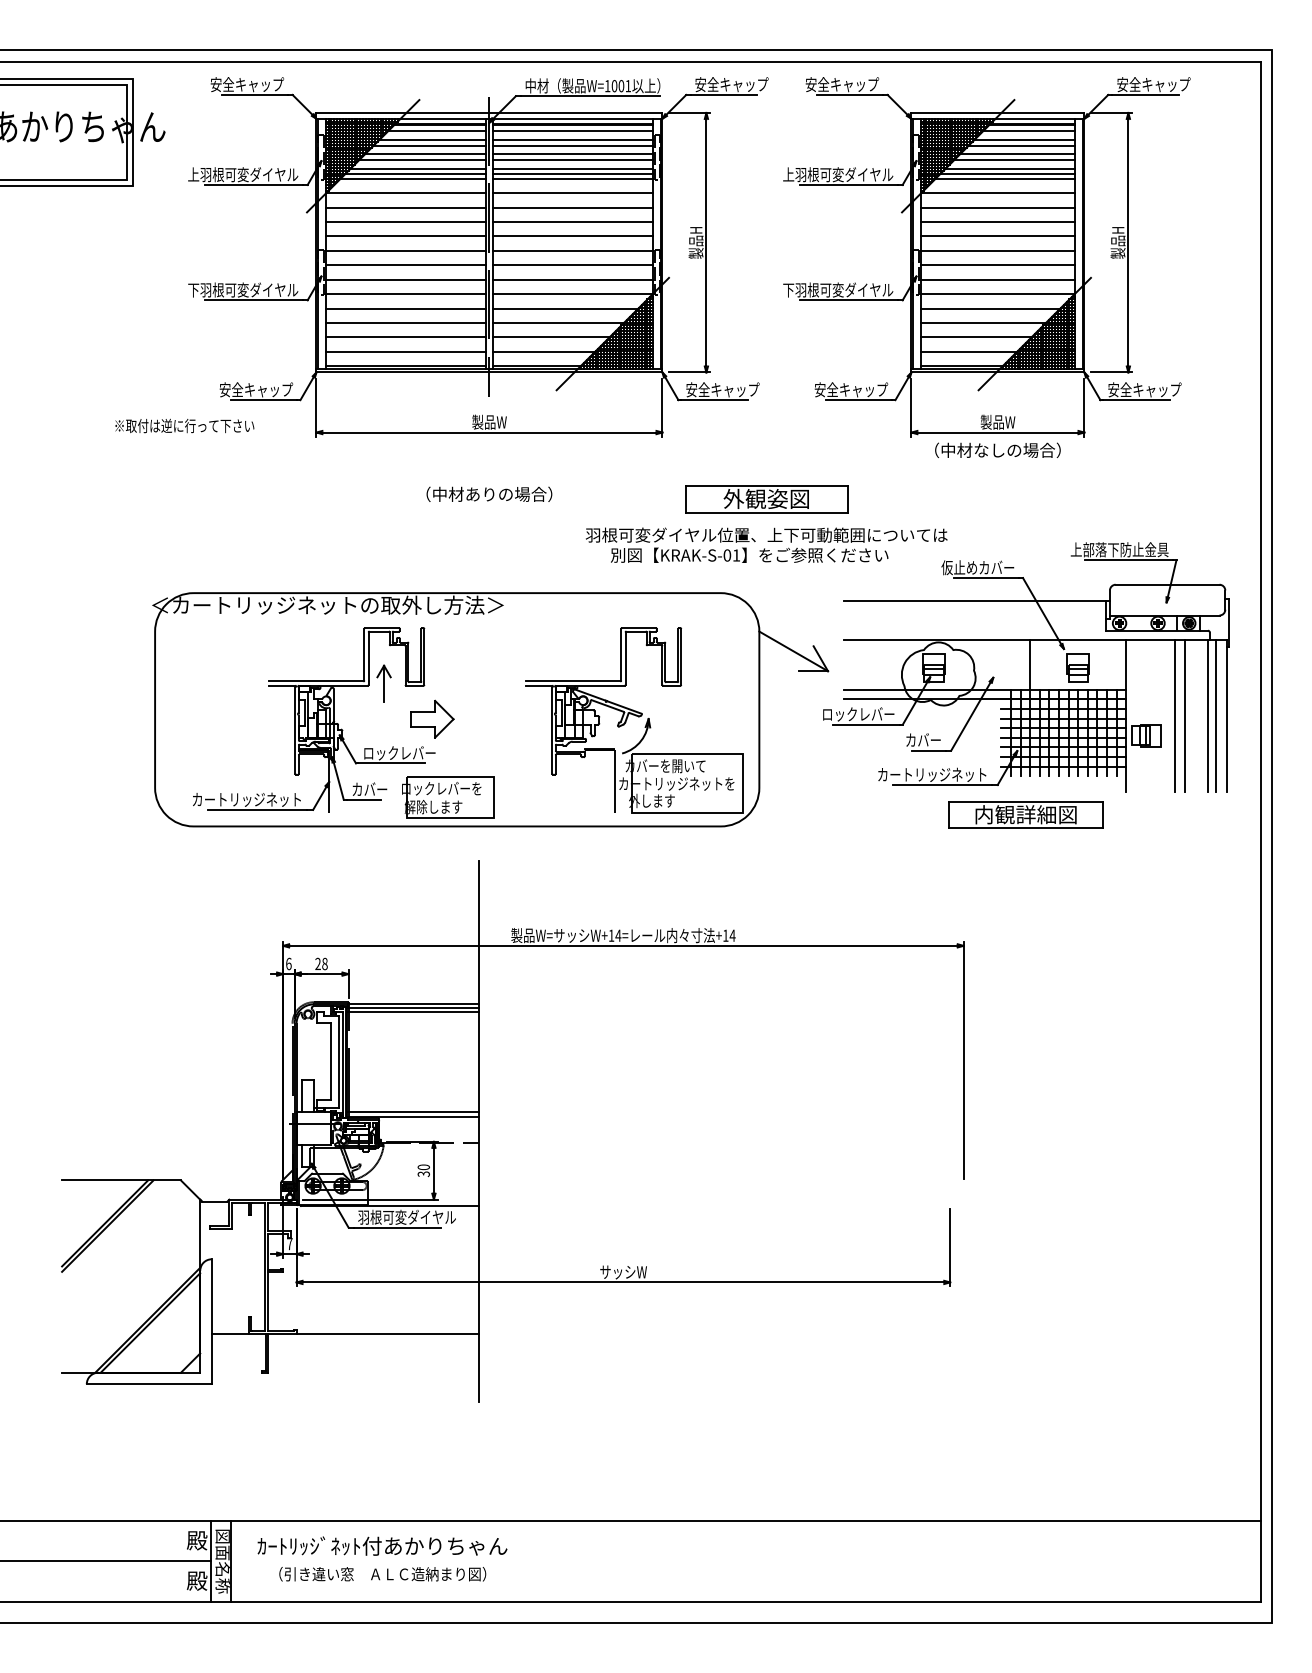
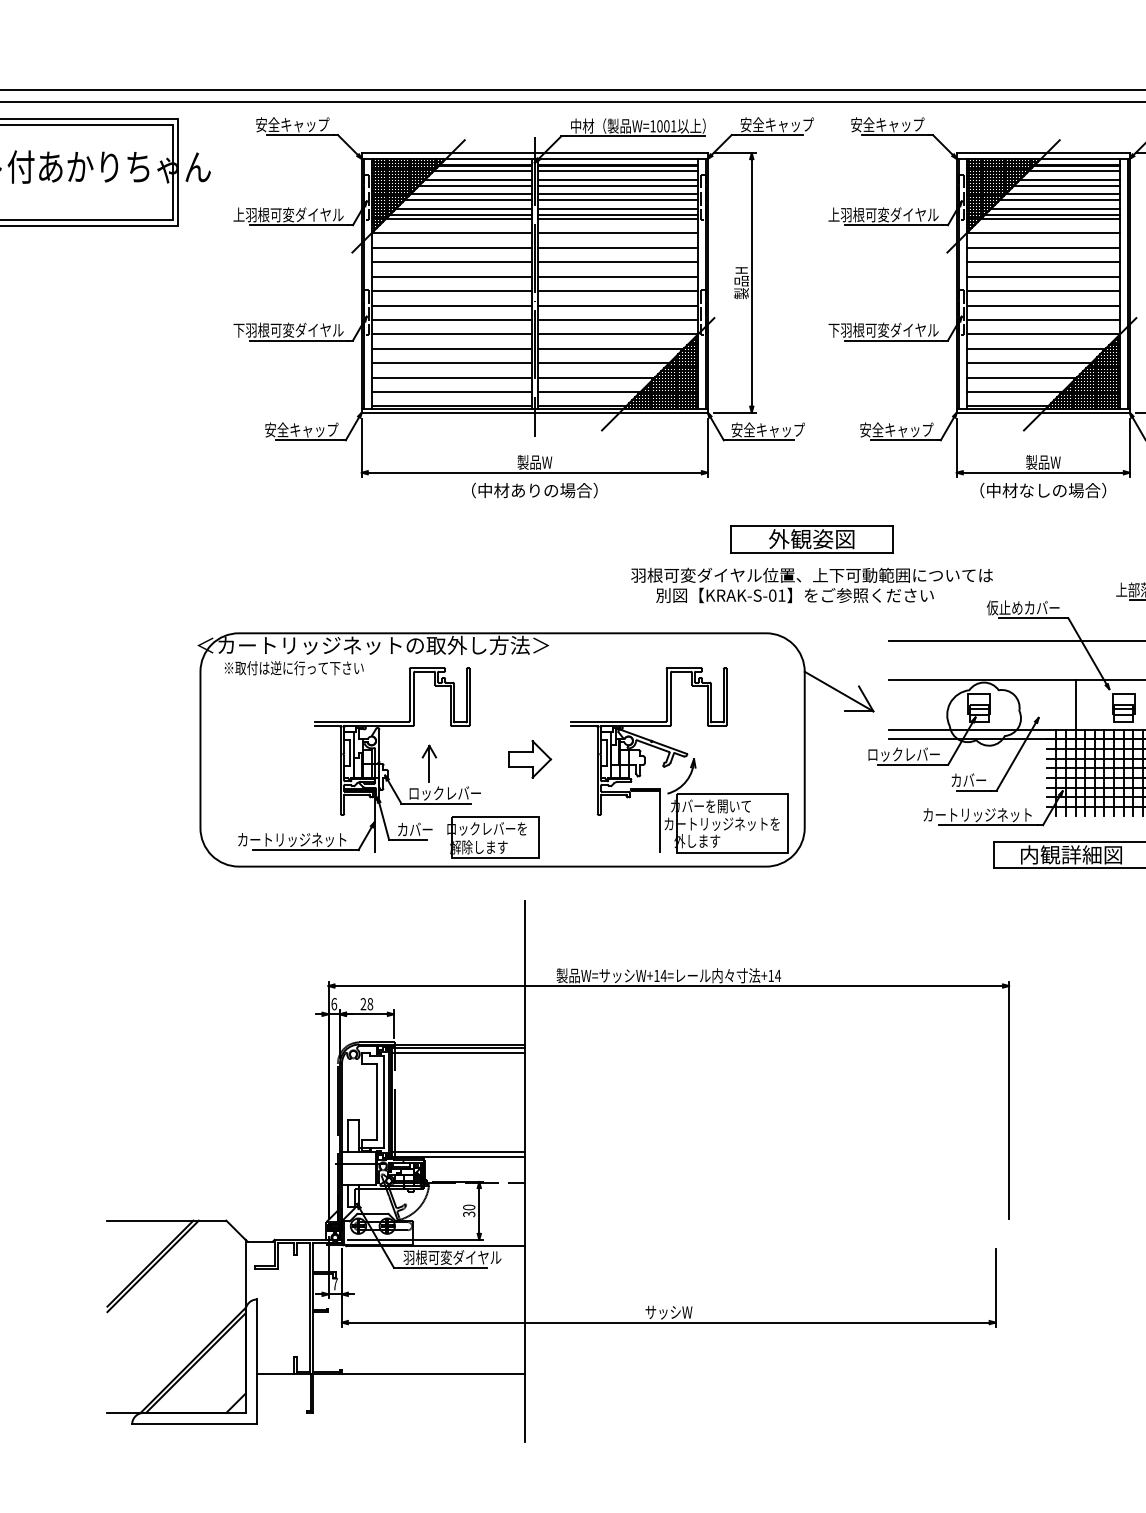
text: (184, 425) -> (293, 667), moved
text: (489, 493) -> (534, 489), moved
part: (383, 683) -> (428, 763), moved
part: (432, 718) -> (529, 758), moved

